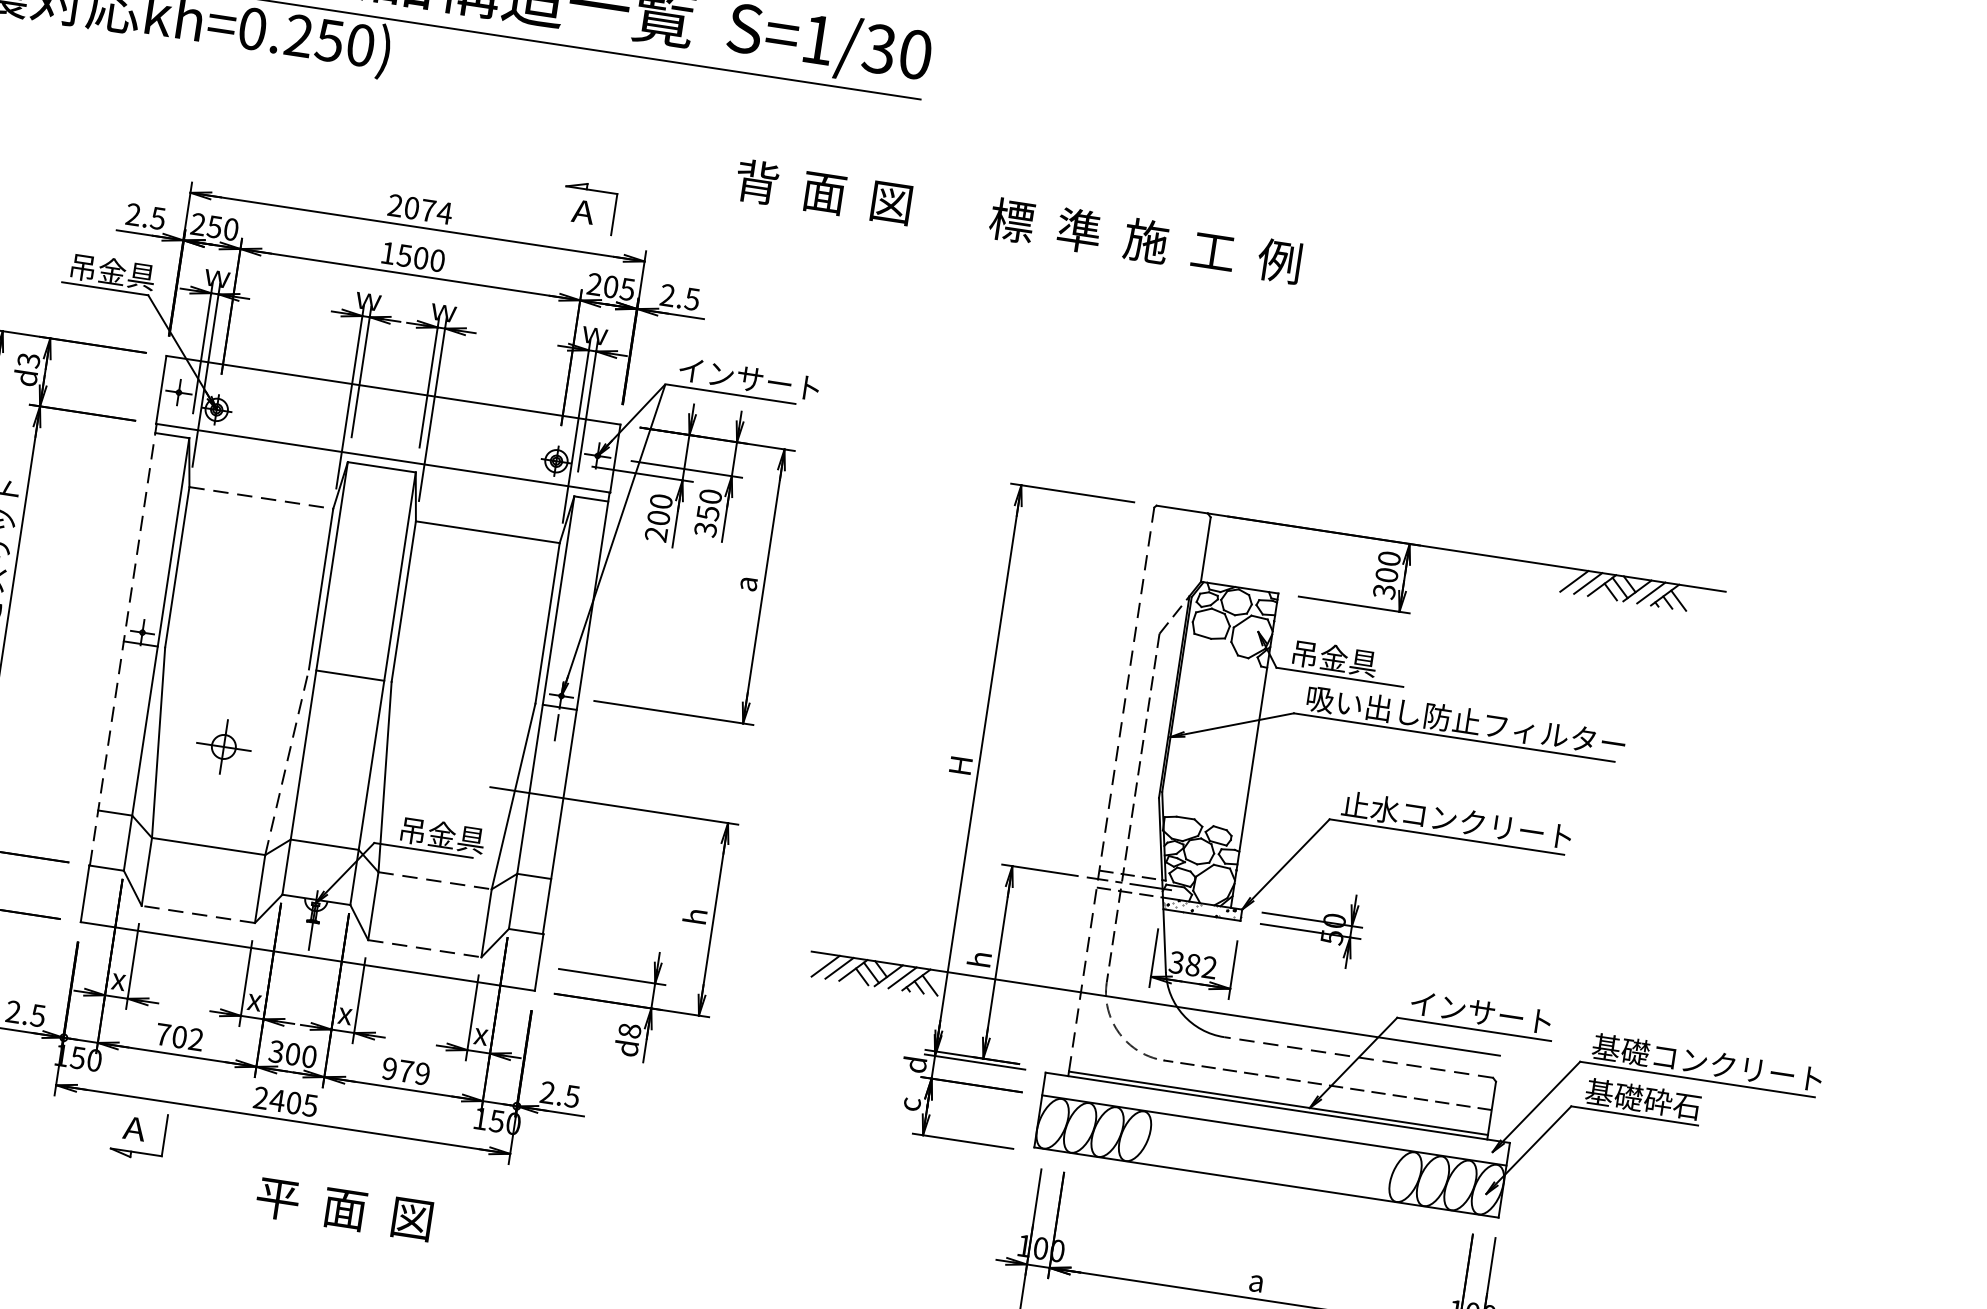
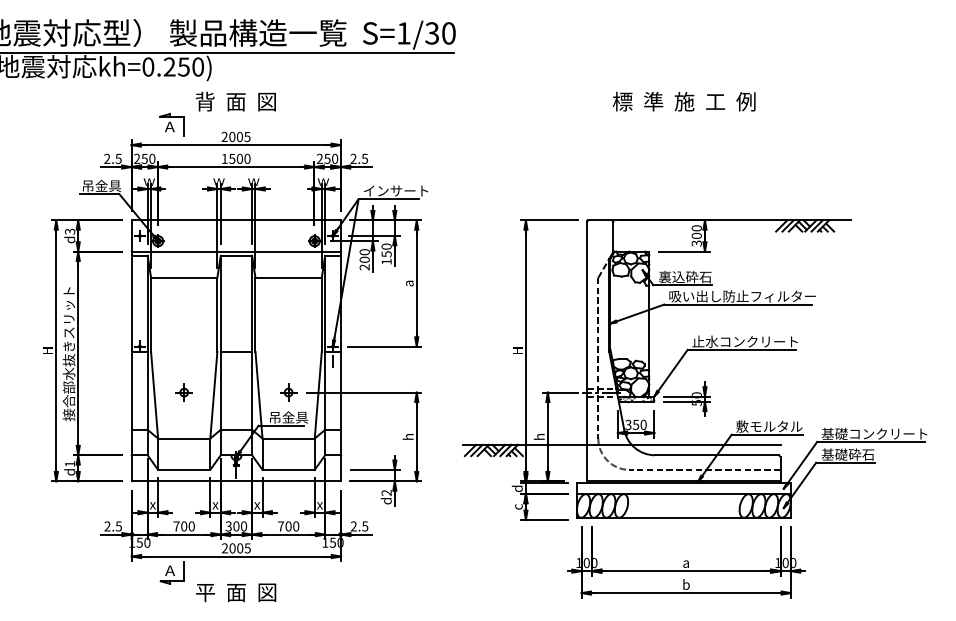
text: (823, 191) -> (235, 101), moved
part: (587, 207) -> (171, 124), moved
text: (436, 210) -> (243, 136), 2074 -> 2005
text: (1146, 240) -> (684, 101), moved
text: (619, 287) -> (331, 158), 205 -> 250
line: (262, 497) -> (184, 277), dashed -> solid
text: (705, 528) -> (386, 261), 350 -> 150
line: (124, 645) -> (132, 353), dashed -> solid
text: (1349, 659) -> (685, 276), 吊金具 -> 裏込砕石
part: (222, 746) -> (183, 392), size x0.71
line: (286, 760) -> (213, 394), dashed -> solid
part: (449, 780) -> (288, 392), added
line: (1111, 789) -> (587, 351), dashed -> solid
line: (436, 880) -> (289, 438), dashed -> solid
line: (196, 913) -> (183, 469), dashed -> solid
line: (426, 948) -> (289, 469), dashed -> solid
text: (1200, 965) -> (639, 424), 382 -> 350
text: (1482, 1012) -> (769, 426), インサート -> 敷モルタル
text: (629, 1029) -> (386, 492), d8 -> d2
text: (195, 1039) -> (191, 526), 702 -> 700
line: (1357, 1057) -> (716, 455), dashed -> solid
text: (405, 1071) -> (288, 526), 979 -> 700
text: (277, 1100) -> (232, 548), 2405 -> 2005
text: (345, 1208) -> (236, 592), moved

